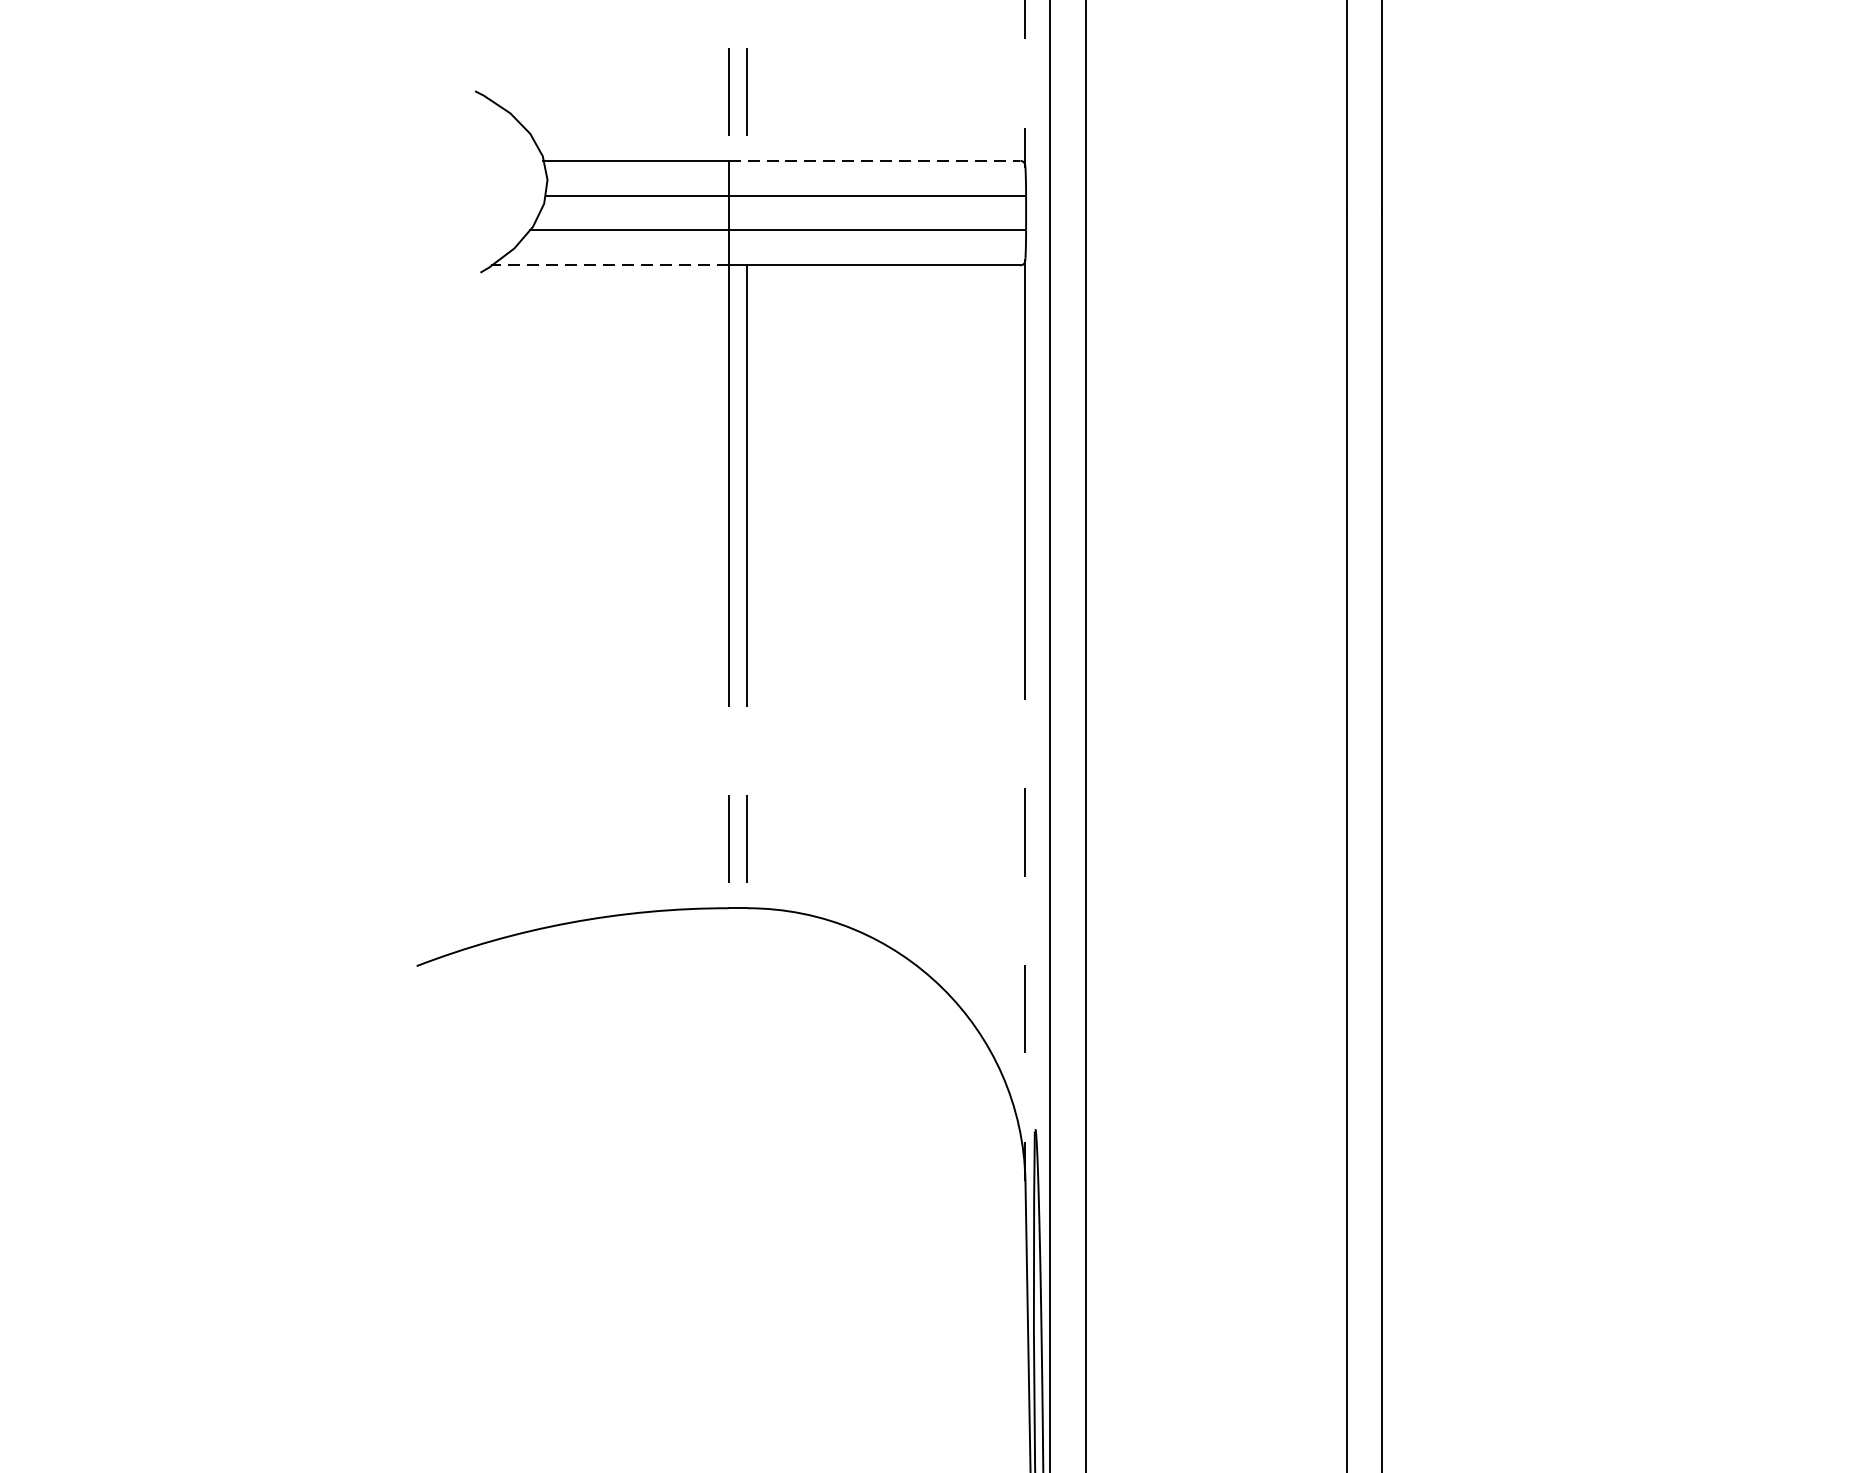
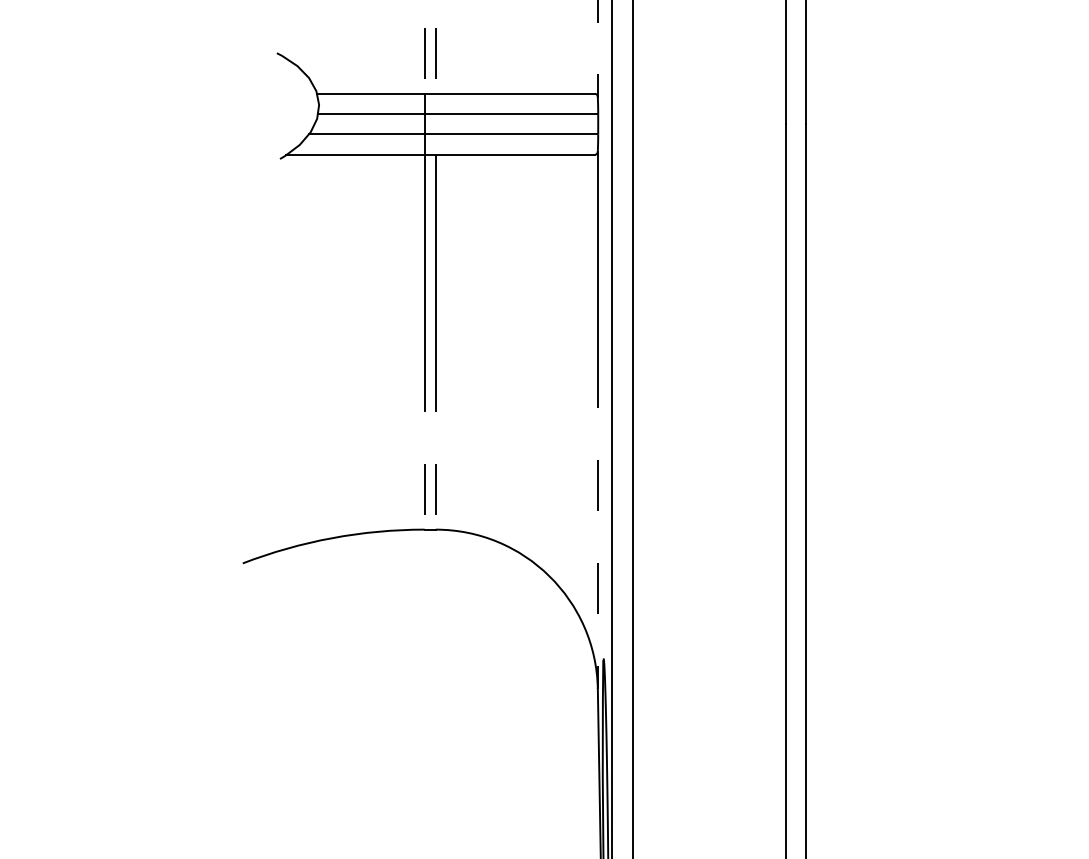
line: (875, 160) -> (510, 93), dashed -> solid
line: (609, 264) -> (355, 154), dashed -> solid

